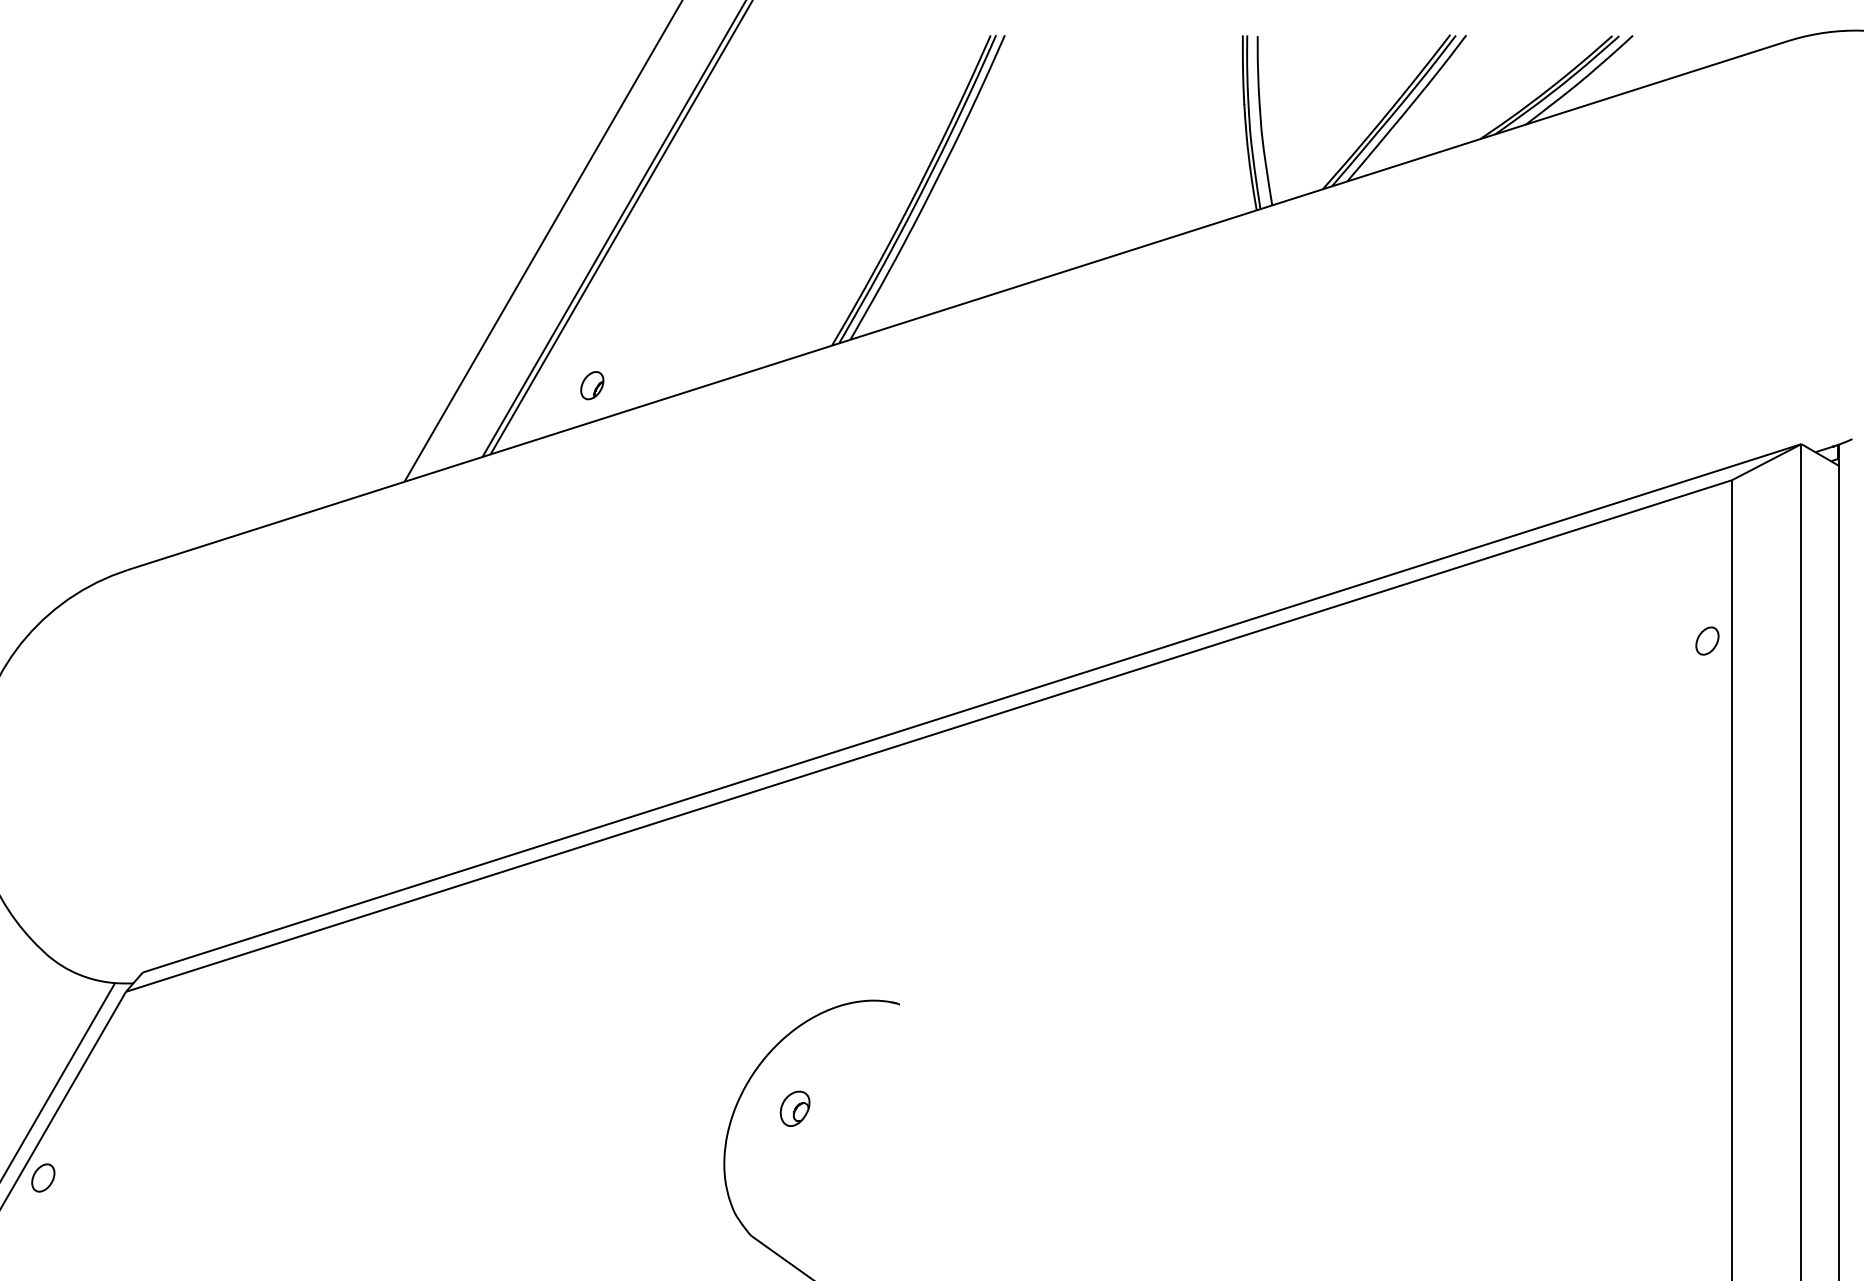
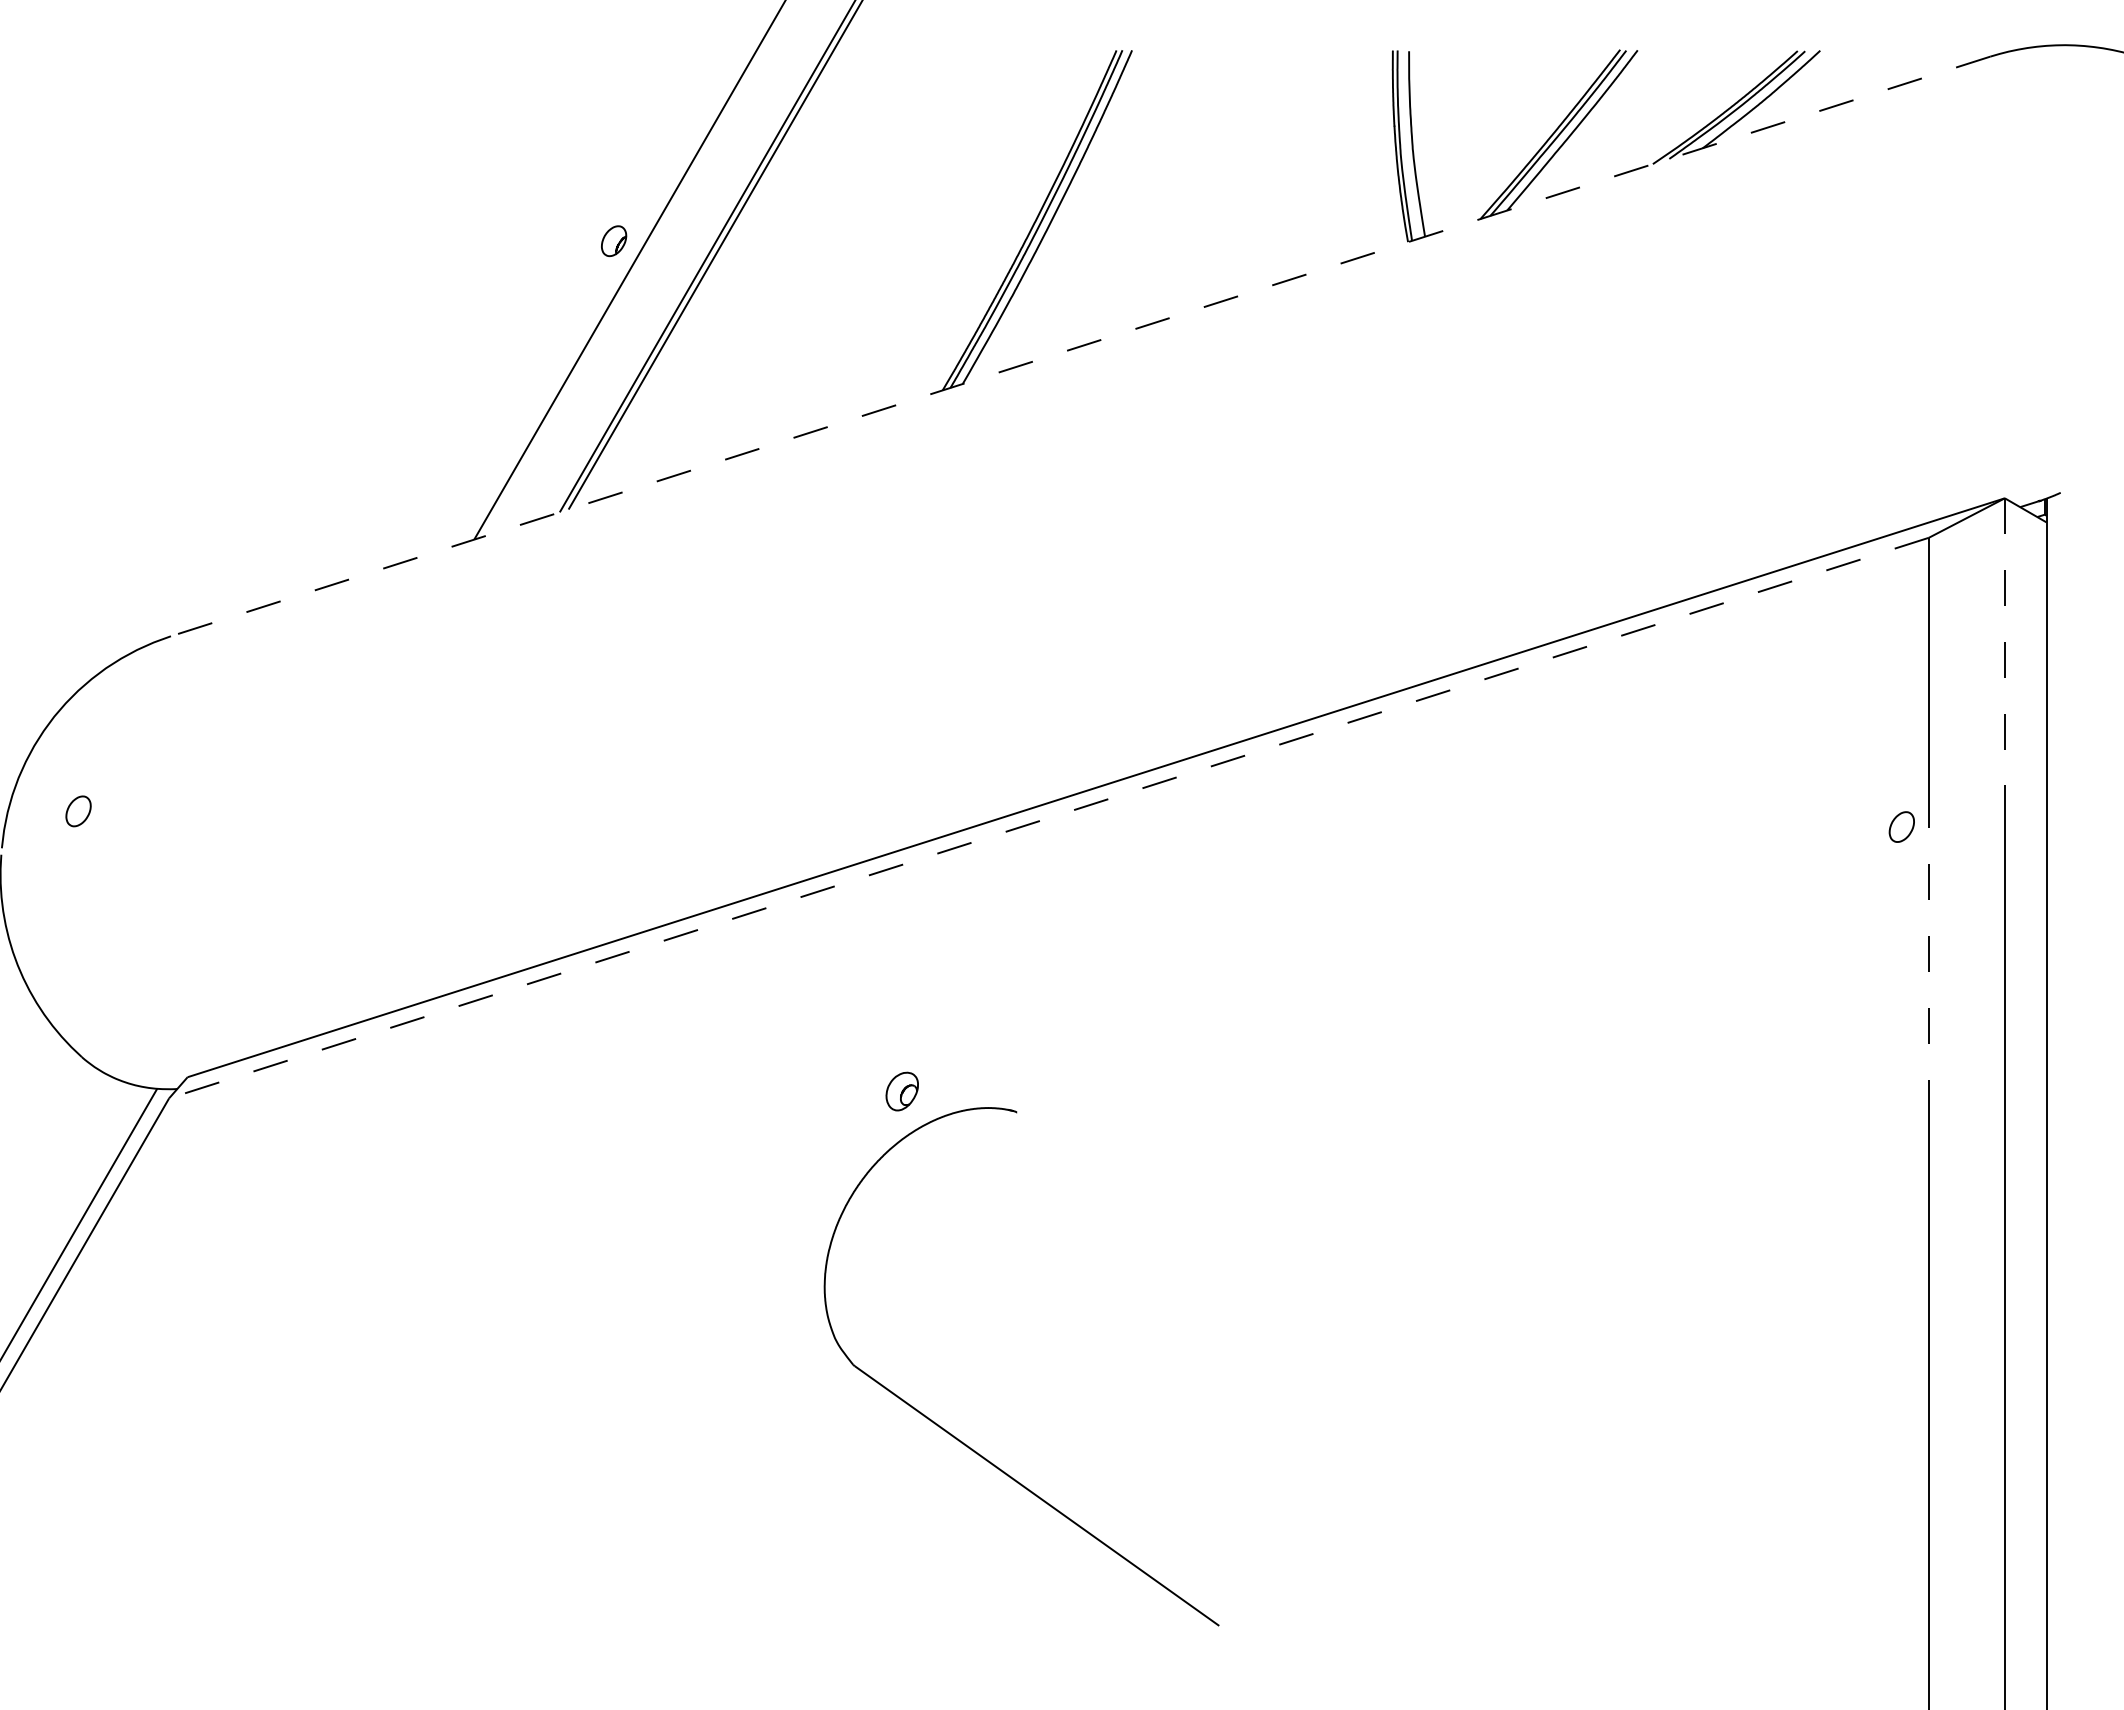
line: (957, 305) -> (1080, 346), solid -> dashed
part: (592, 385) -> (614, 241), moved
line: (1801, 586) -> (2004, 654), solid -> dashed
part: (1707, 640) -> (1901, 826), moved
line: (928, 736) -> (1048, 818), solid -> dashed
line: (1731, 864) -> (1928, 958), solid -> dashed
part: (794, 1108) -> (901, 1091), moved
part: (43, 1178) -> (78, 811), moved

